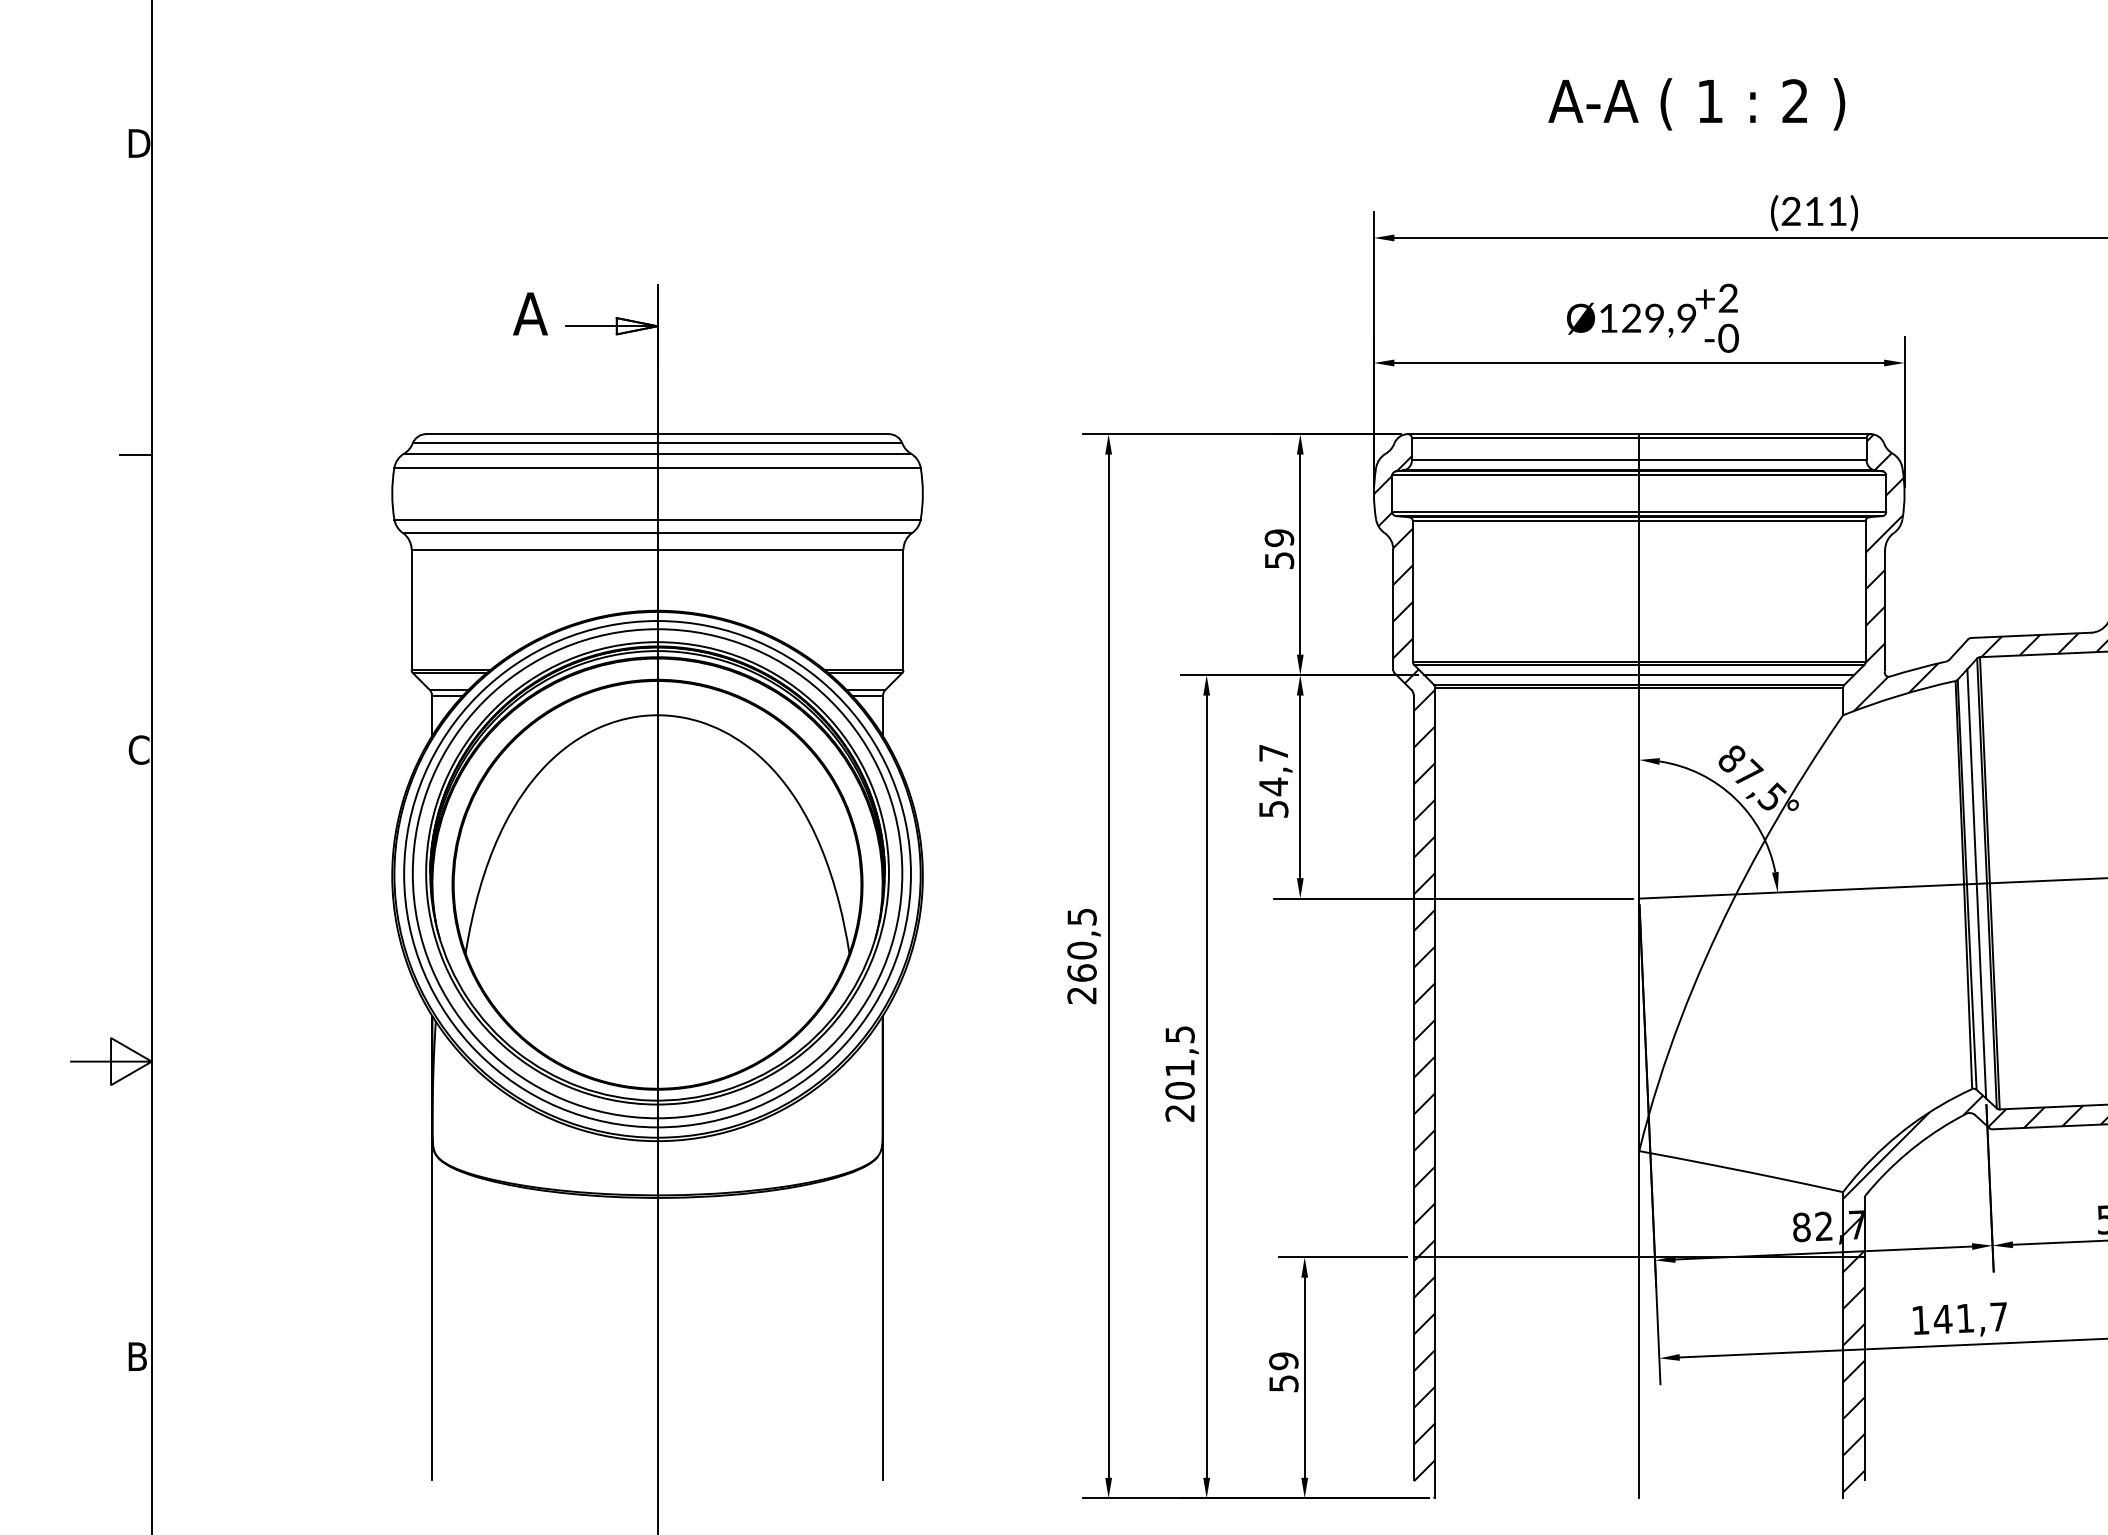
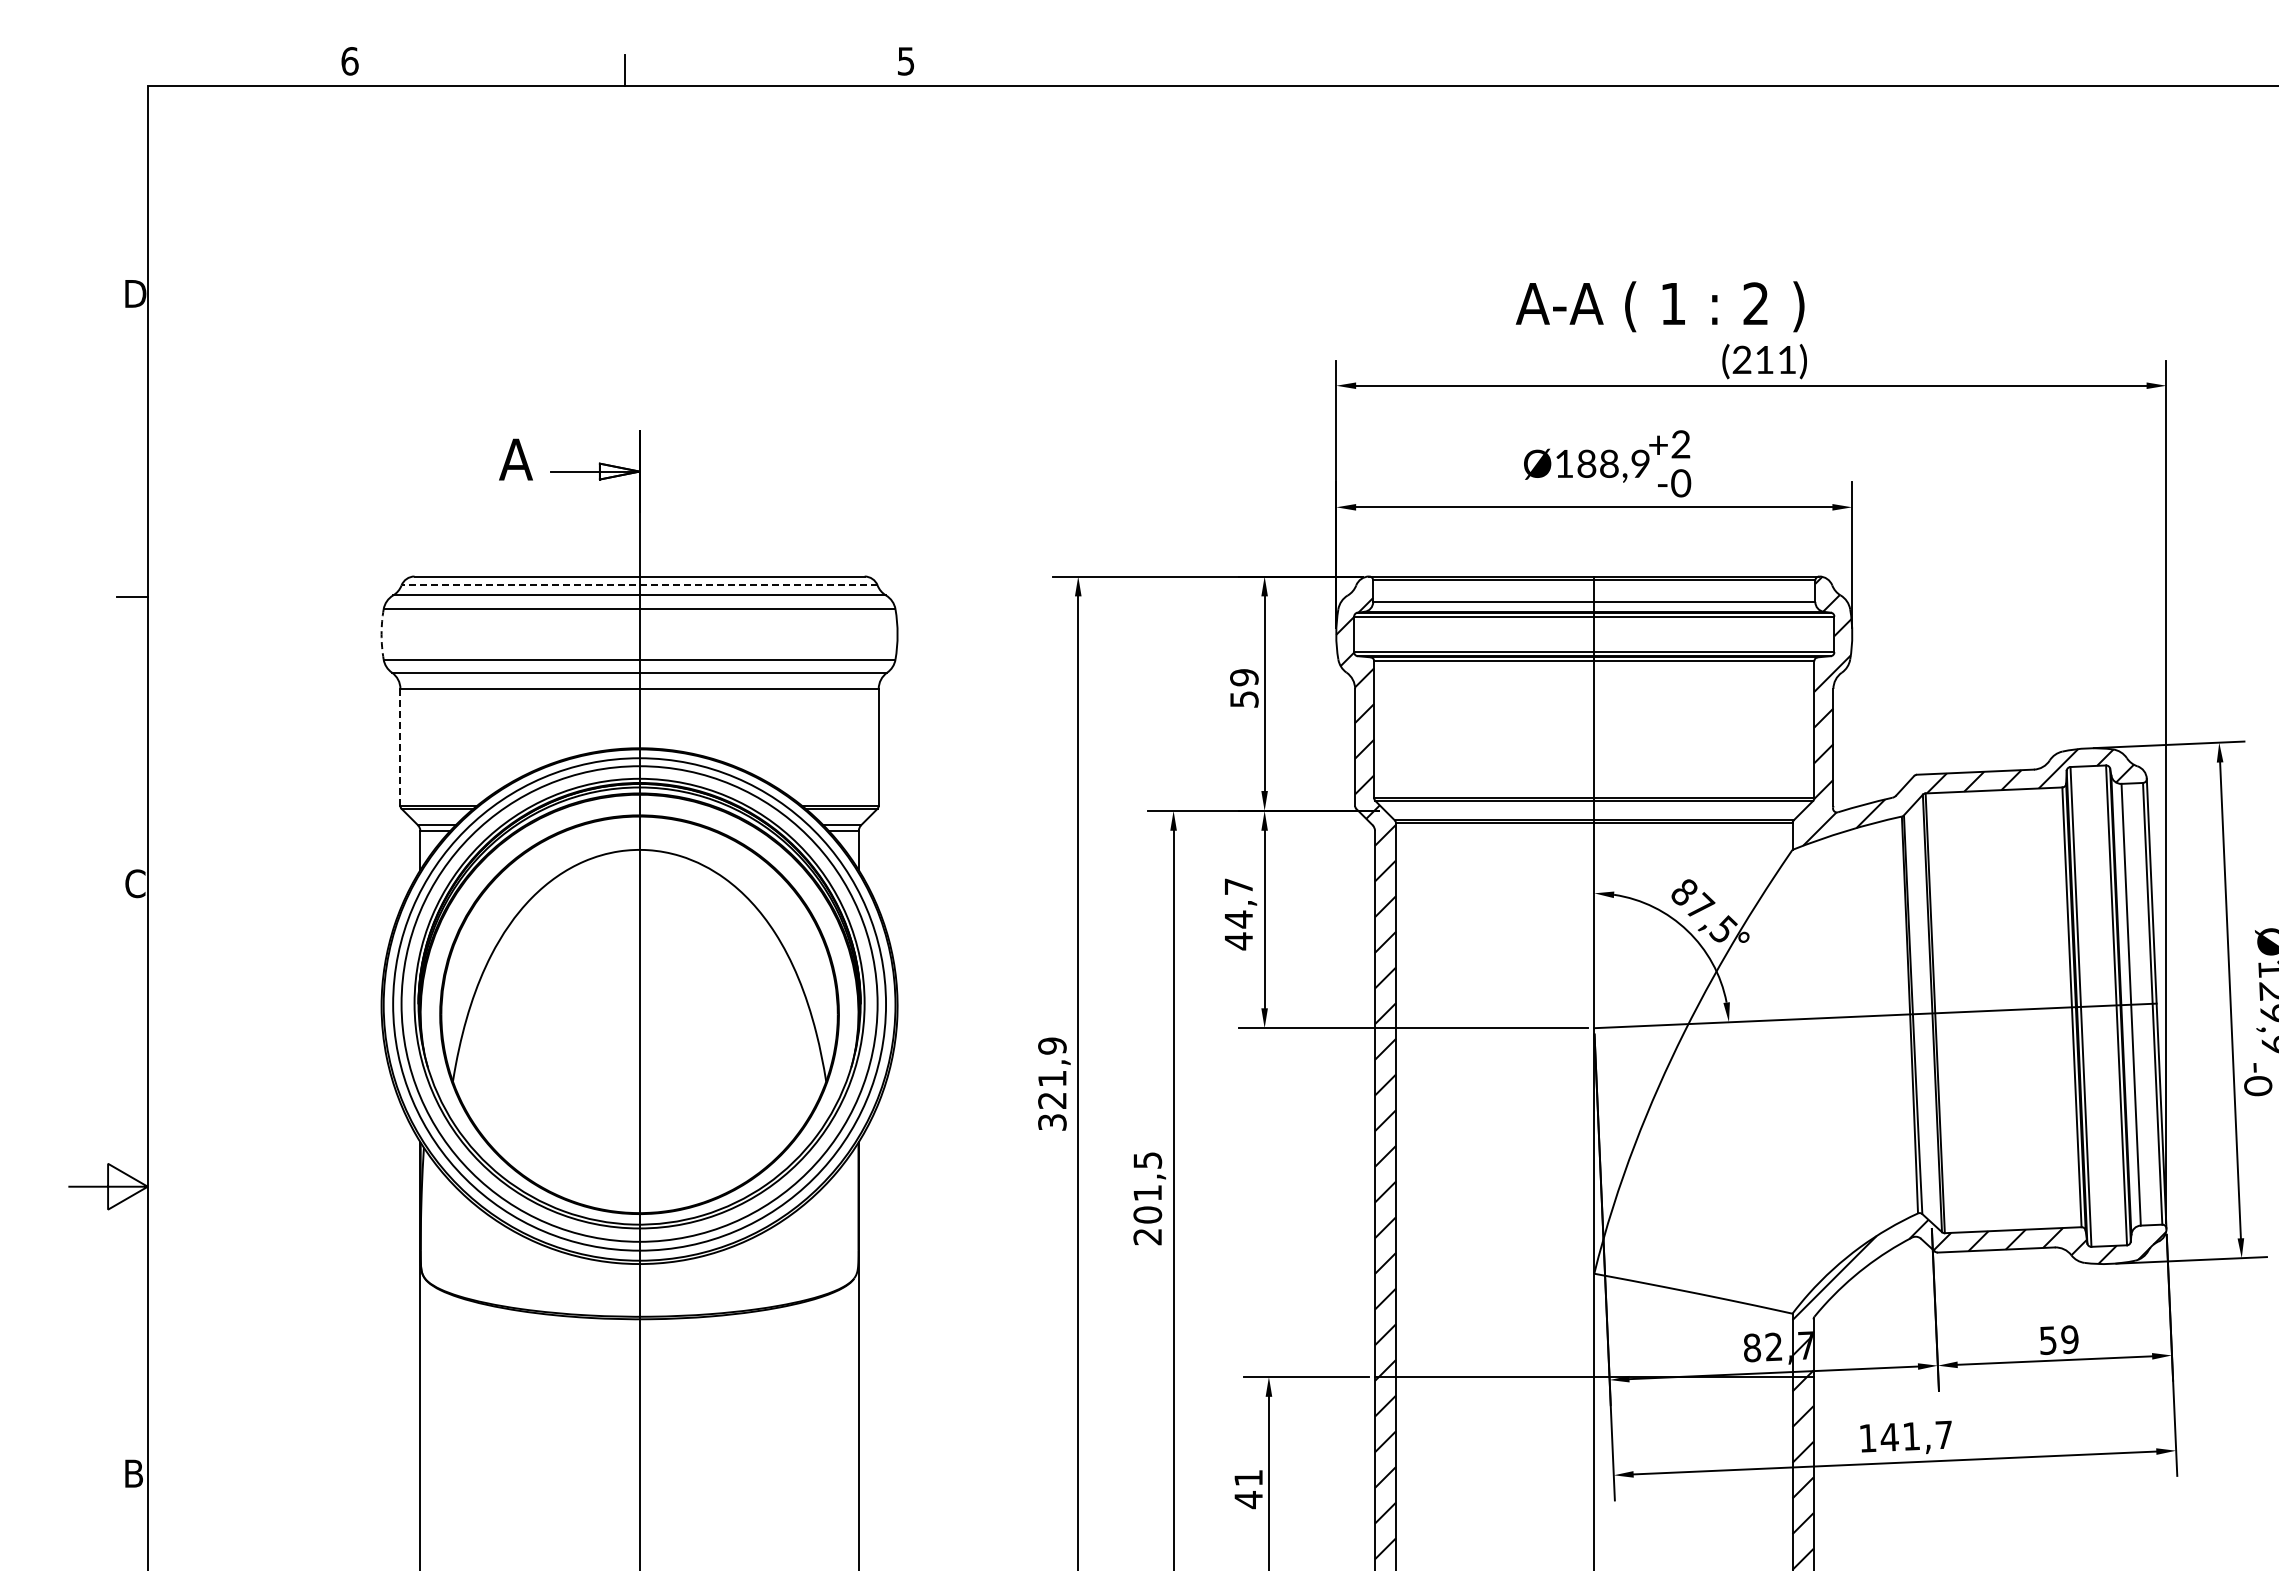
text: (1696, 104) -> (1659, 306), moved
text: (1642, 318) -> (1597, 464), Ø129,9 -> Ø188,9
line: (657, 443) -> (639, 585), solid -> dashed
arc: (392, 493) -> (381, 634), solid -> dashed
line: (411, 609) -> (400, 747), solid -> dashed
line: (1639, 674) -> (1594, 810), removed
text: (1274, 809) -> (1239, 941), 54,7 -> 44,7
line: (1976, 883) -> (1922, 1013), removed
text: (1082, 955) -> (1052, 1083), 260,5 -> 321,9
text: (1283, 1372) -> (1248, 1489), 59 -> 41

